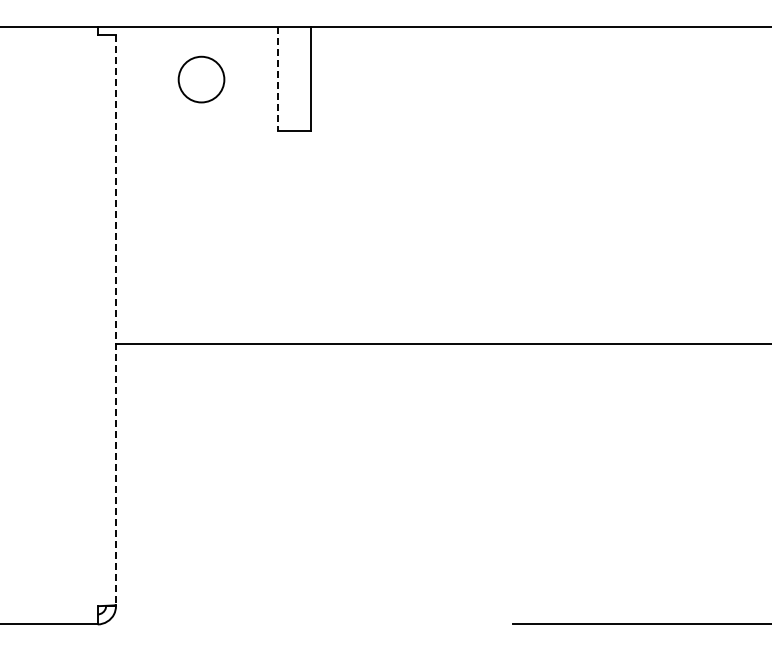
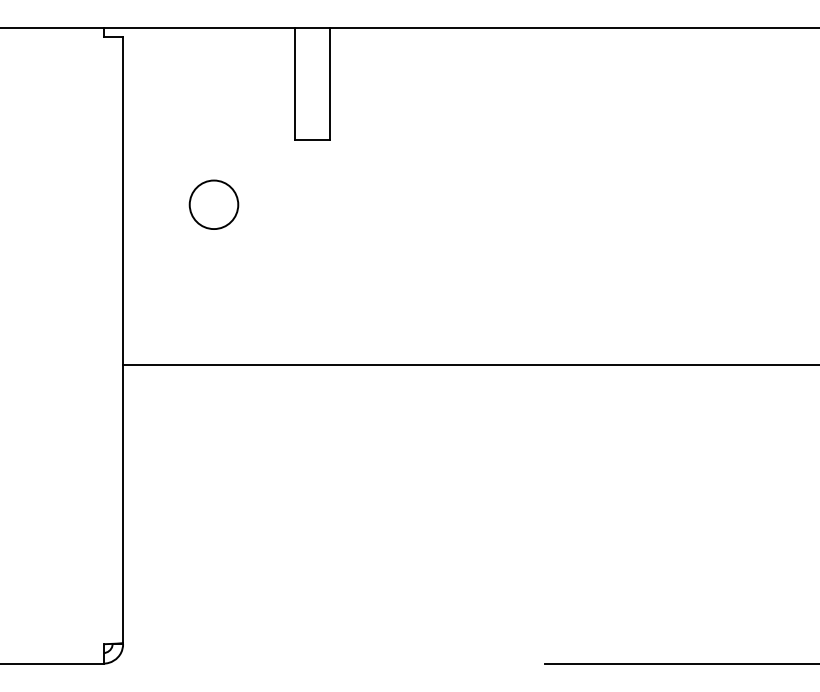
circle: (201, 79) -> (213, 204), moved
line: (277, 79) -> (294, 84), dashed -> solid
line: (116, 320) -> (123, 340), dashed -> solid

